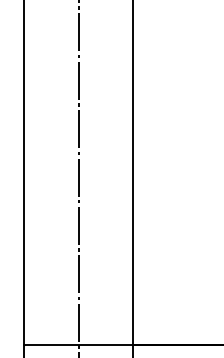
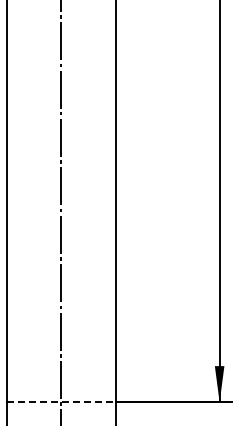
line: (78, 345) -> (61, 402), solid -> dashed

